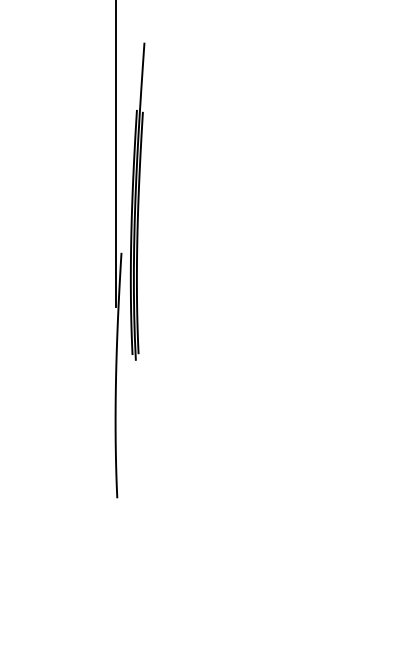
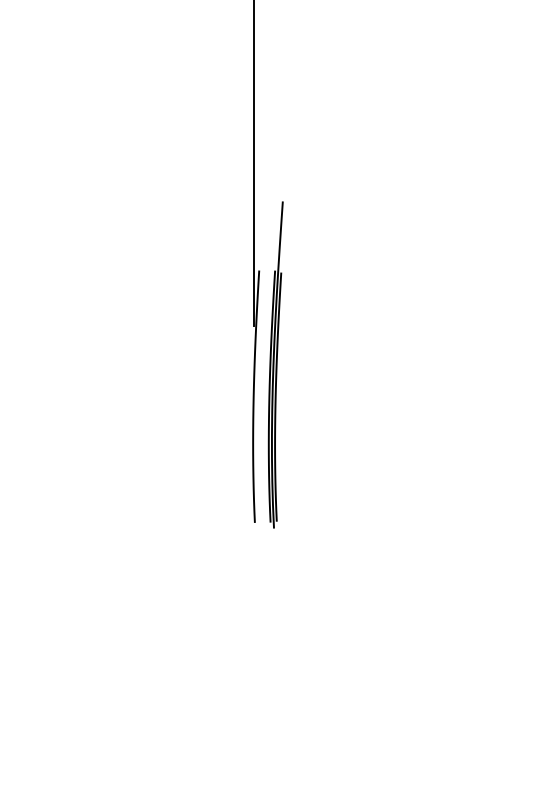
part: (137, 201) -> (275, 364), moved

